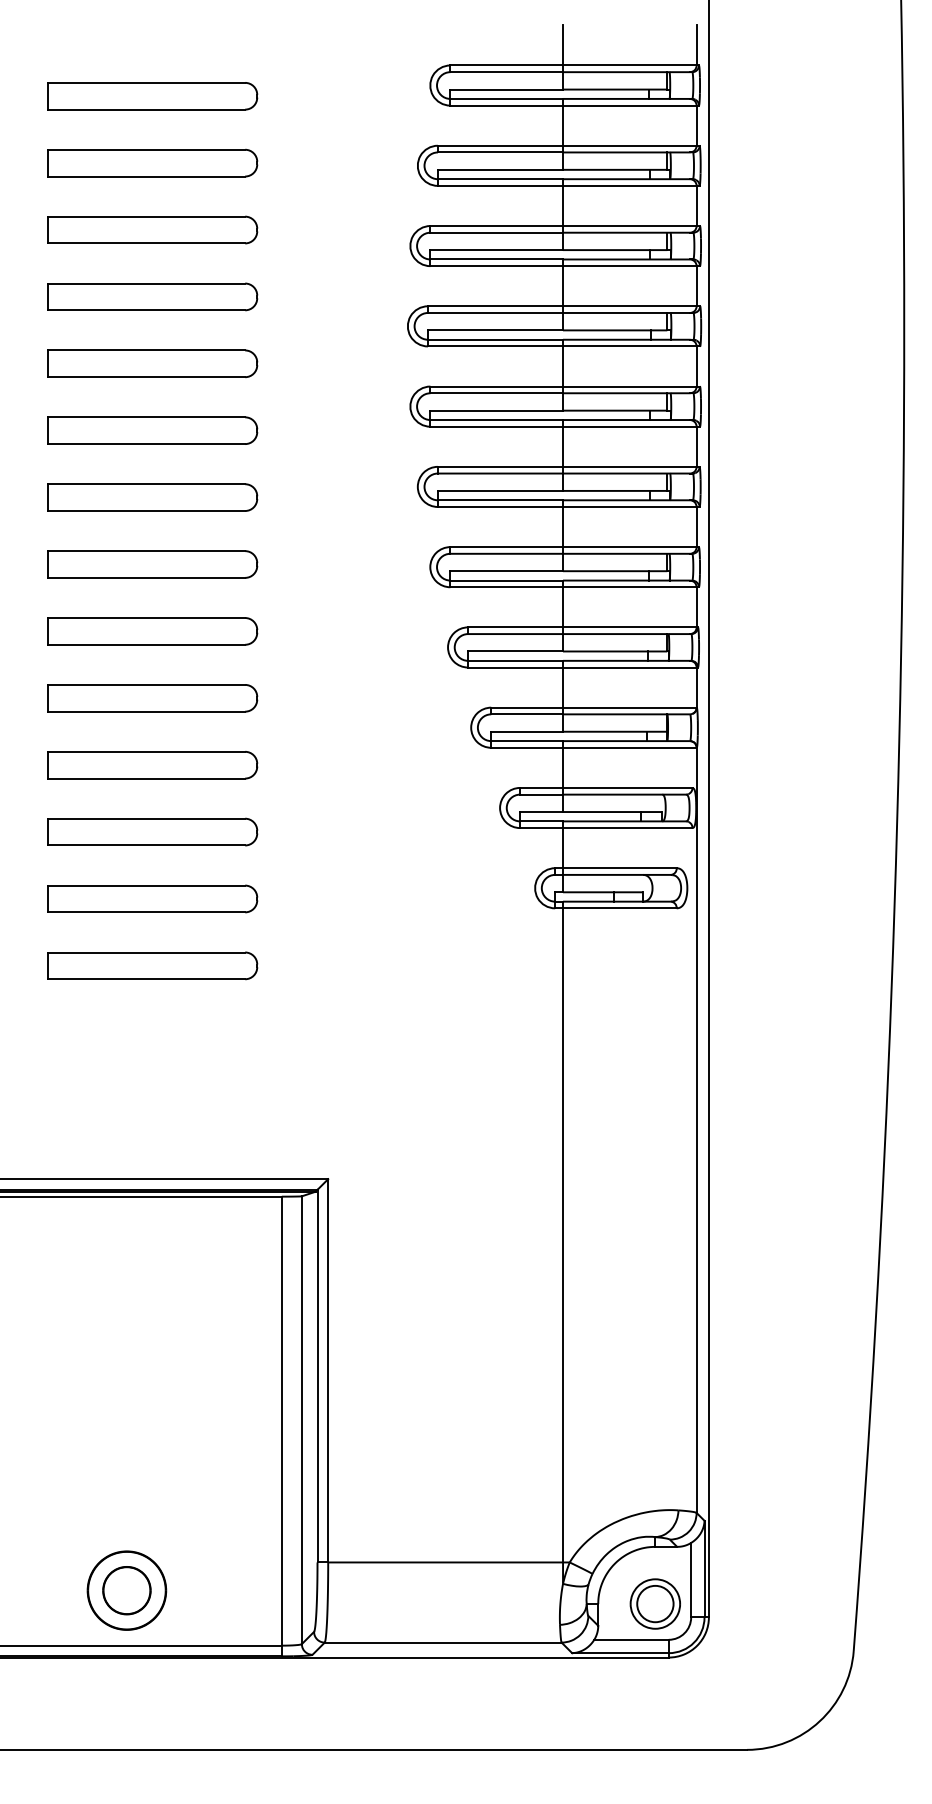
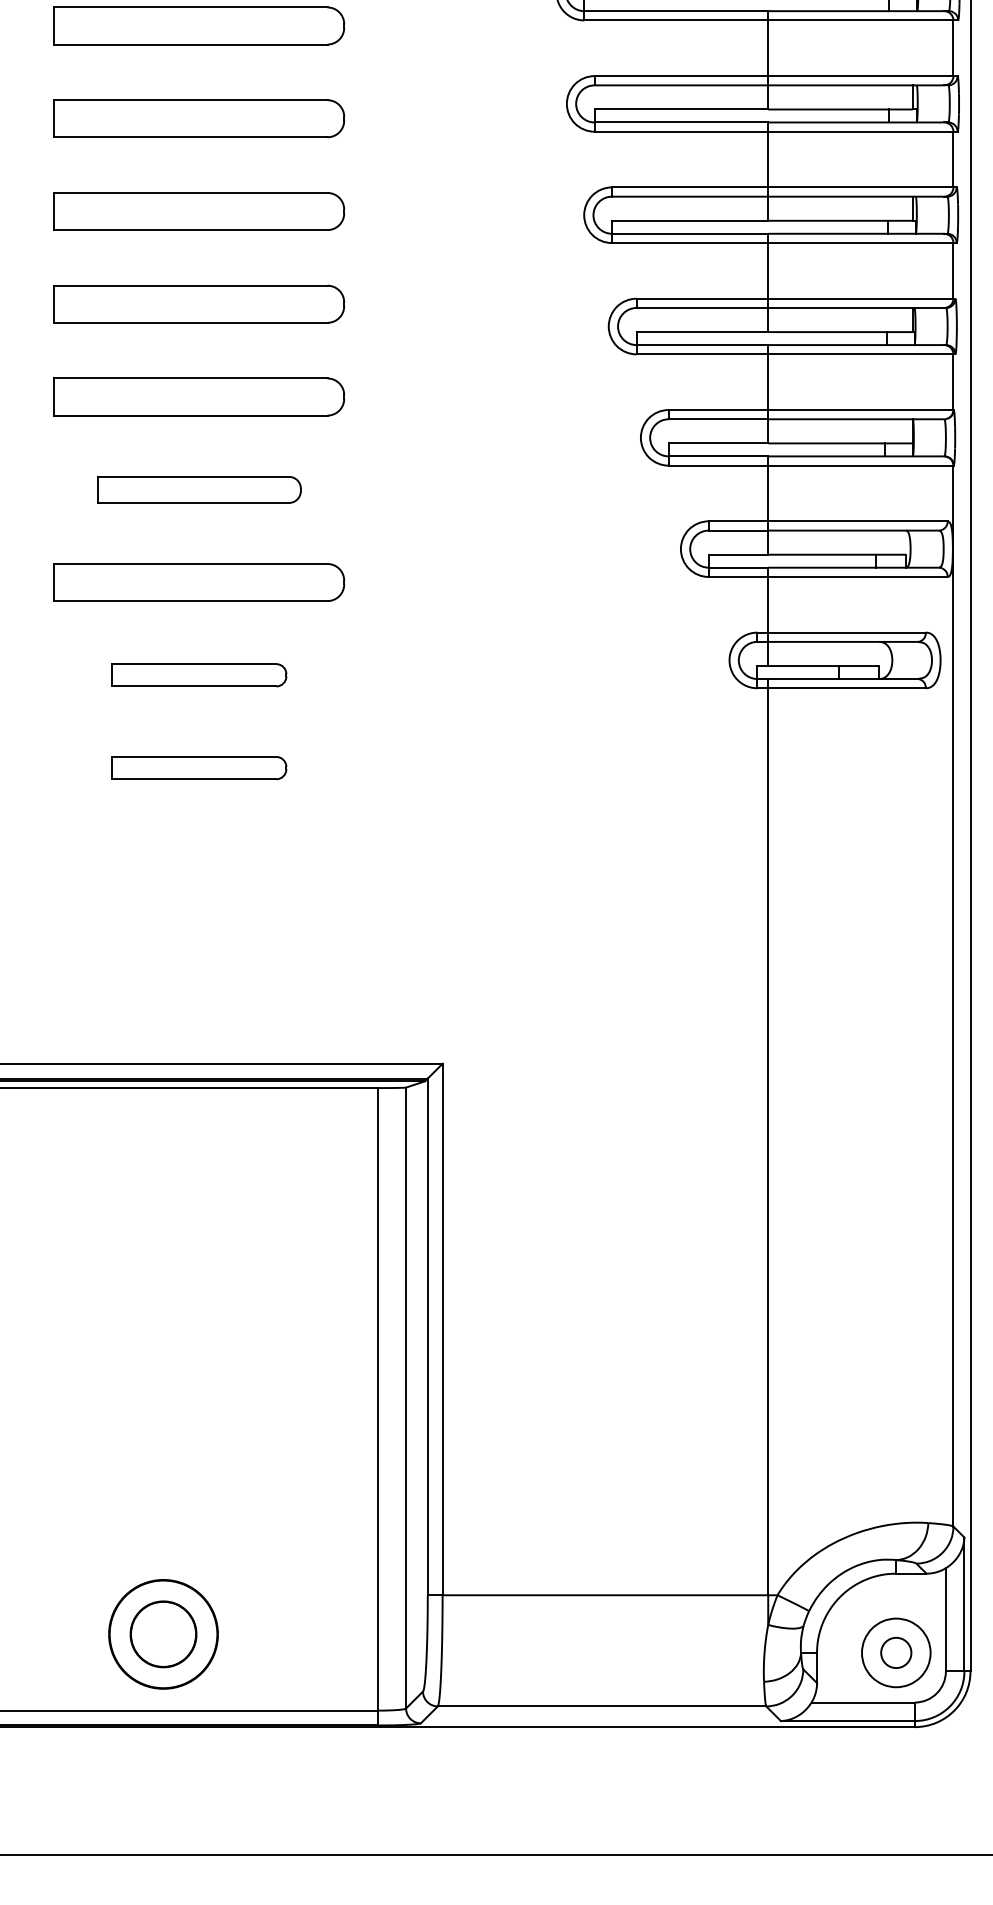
part: (152, 765) -> (198, 490), size x0.7
part: (152, 898) -> (198, 674), size x0.6
part: (152, 965) -> (198, 767), size x0.6
circle: (655, 1603) -> (896, 1652), size x0.6

